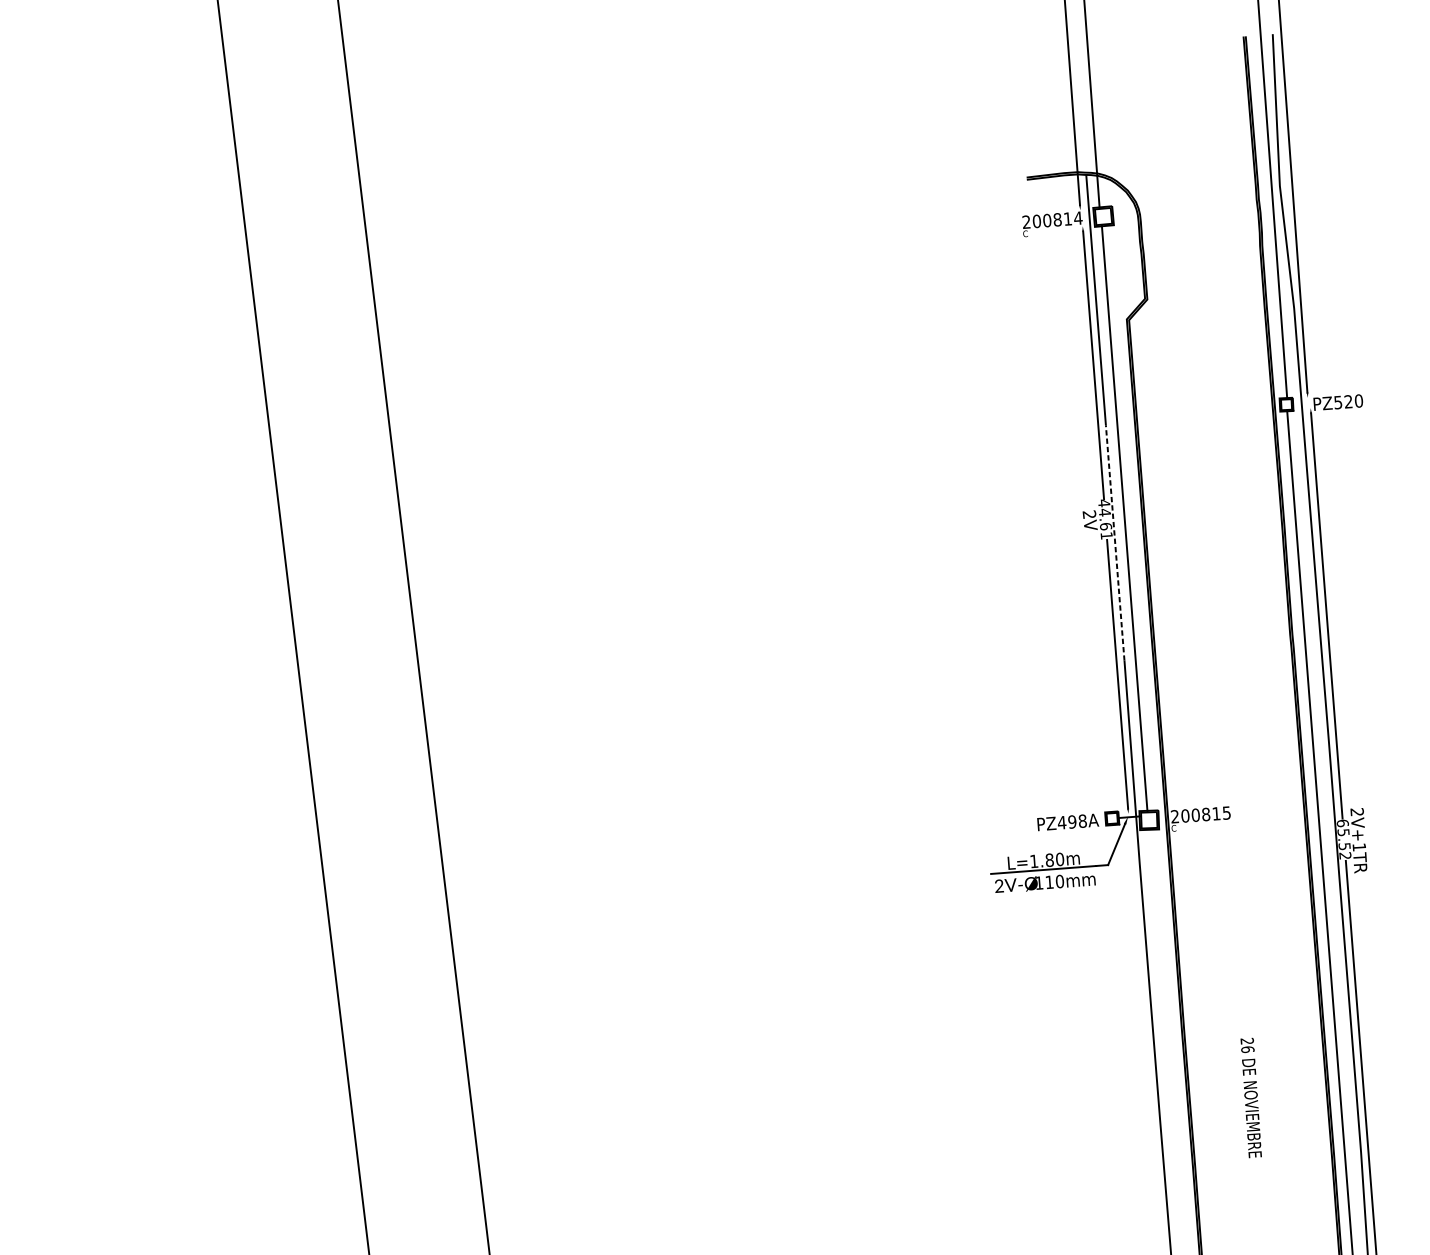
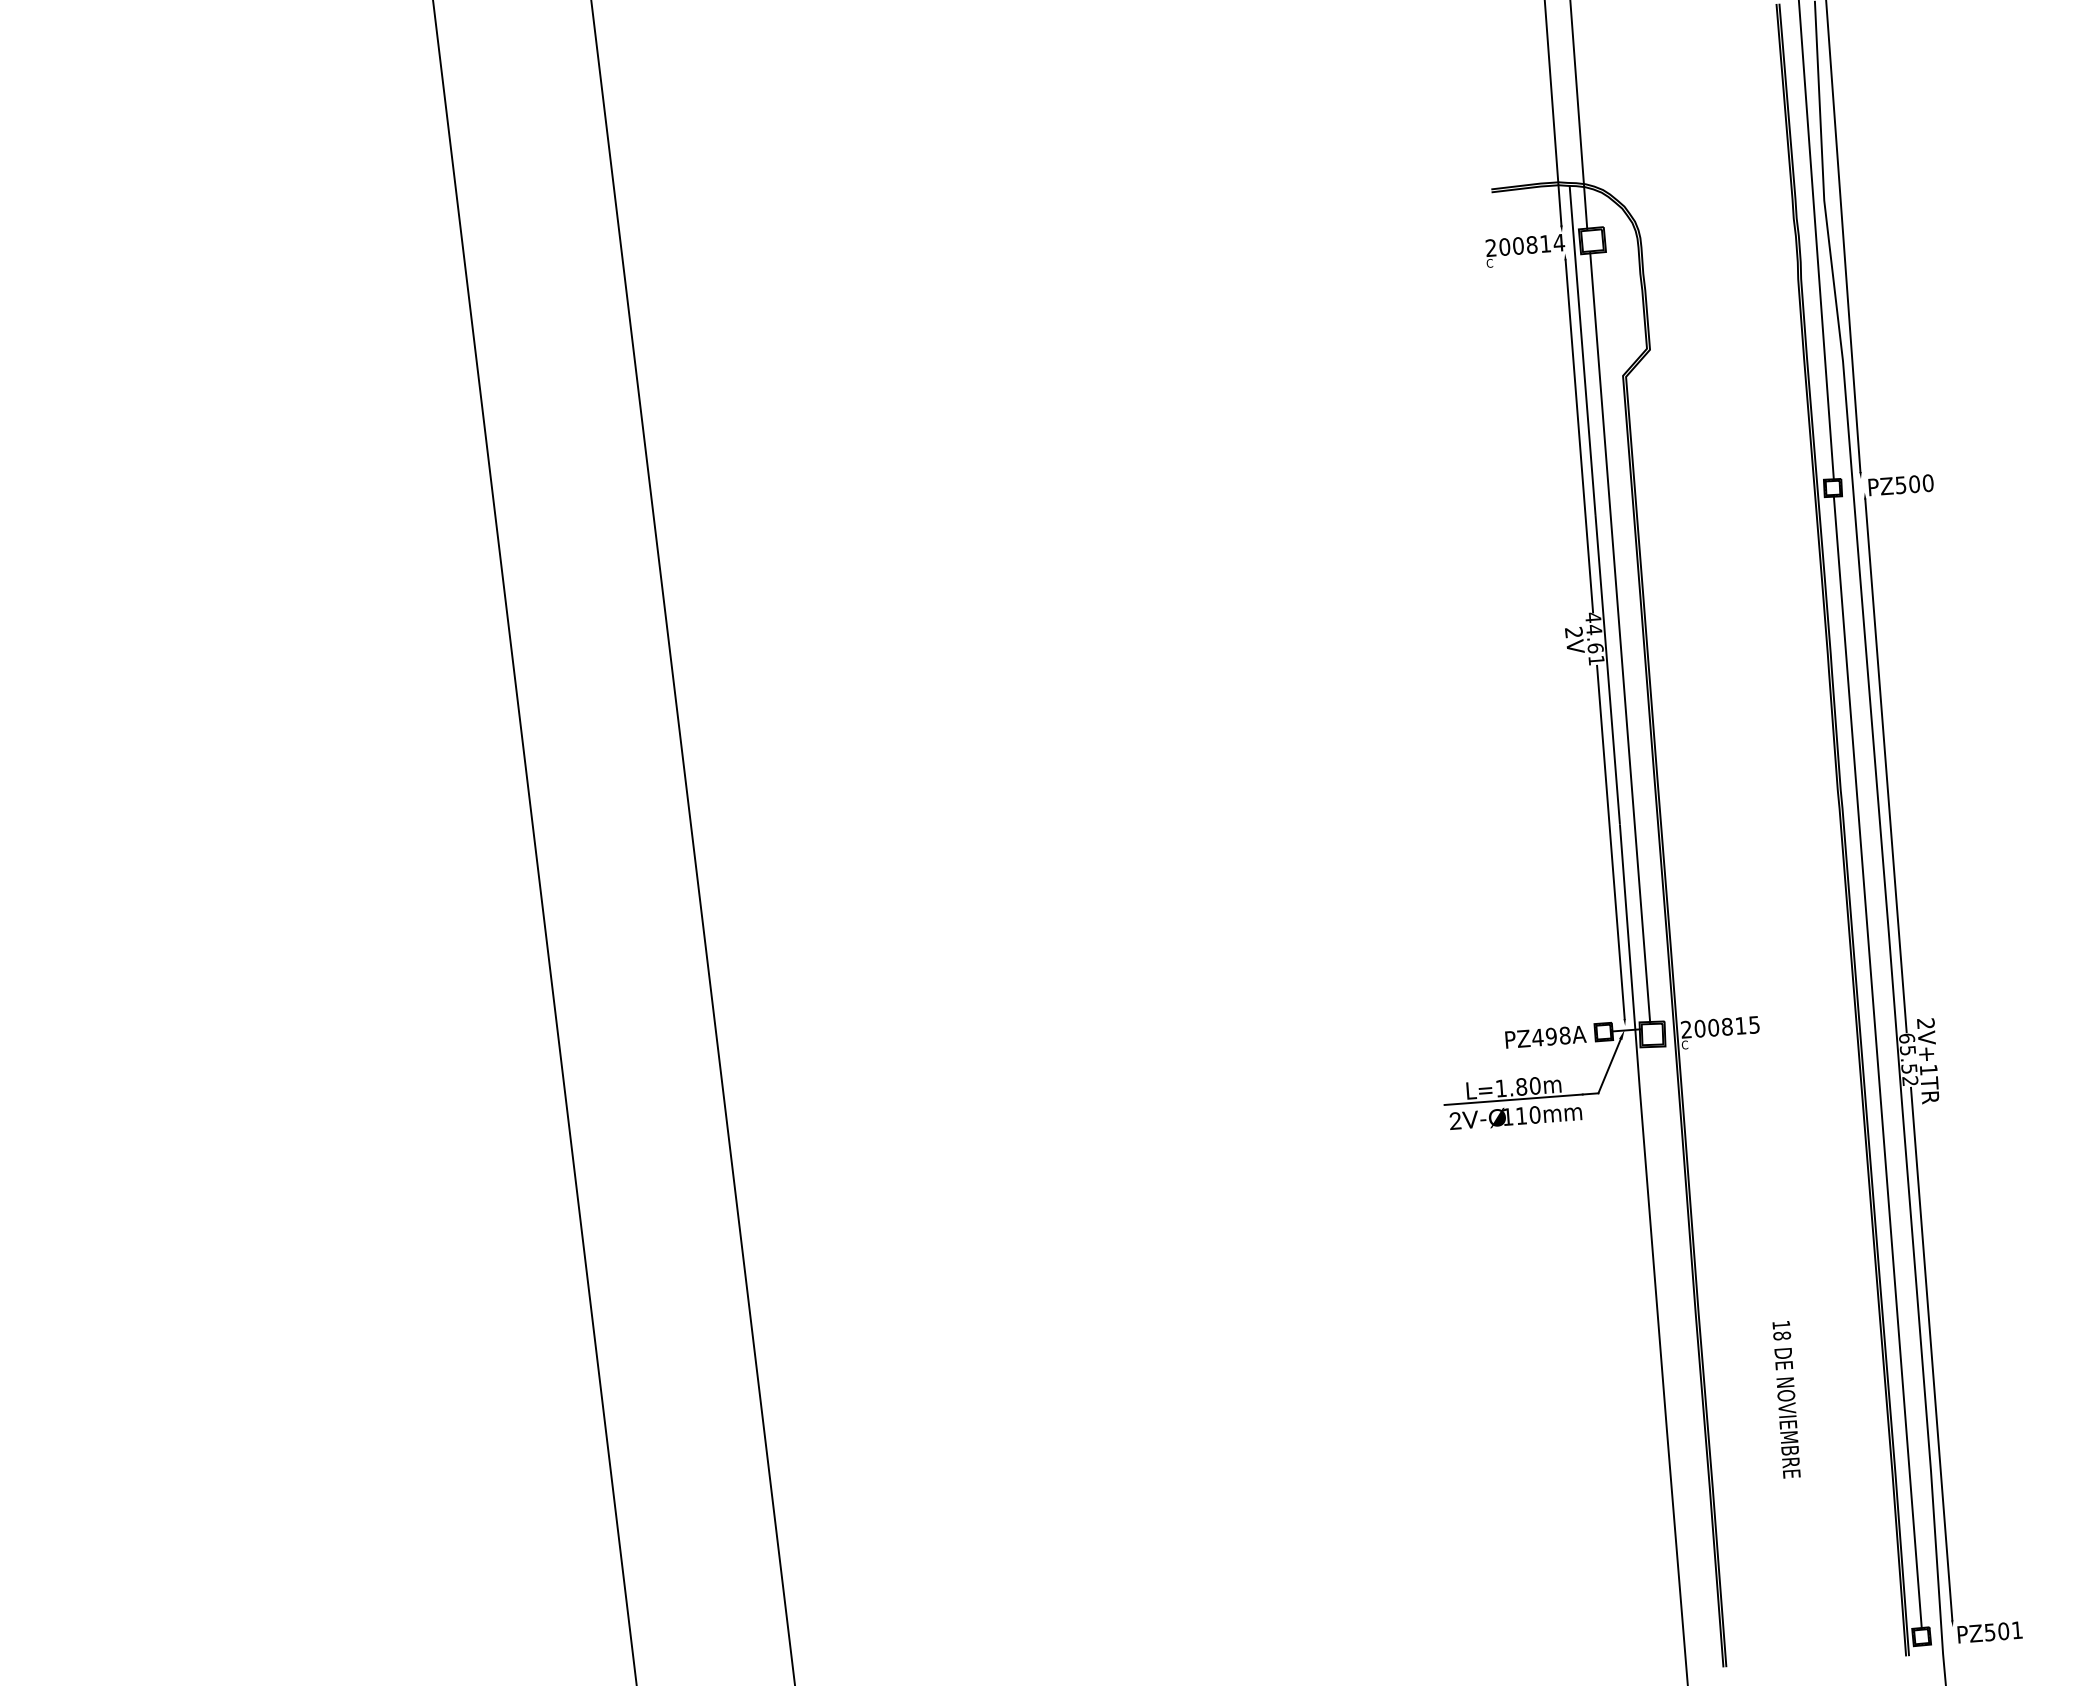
text: (1348, 402) -> (1914, 484), PZ520 -> PZ500
line: (1115, 542) -> (1607, 669), dashed -> solid
text: (1247, 1045) -> (1781, 1330), 26 -> 18

